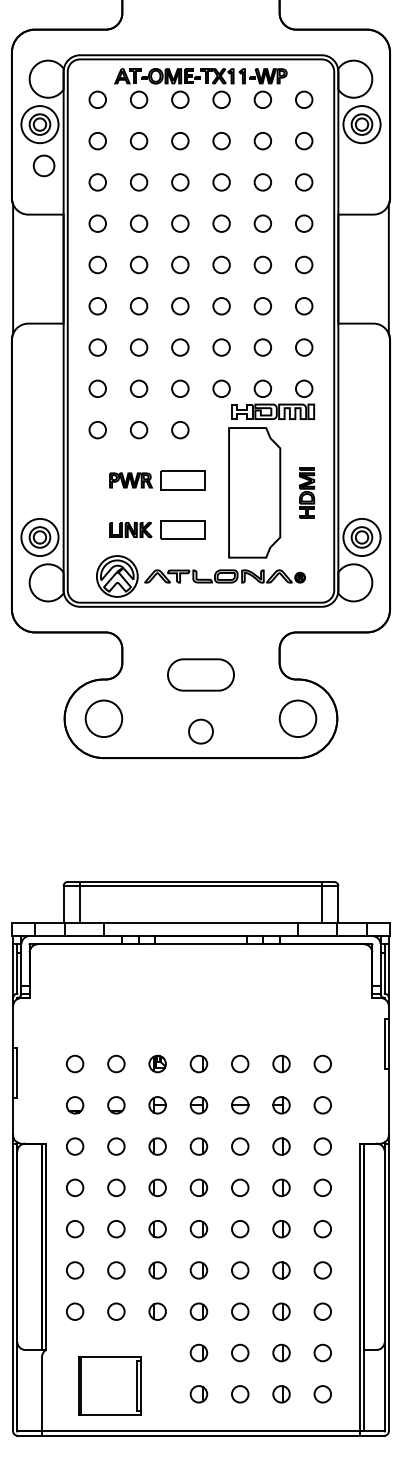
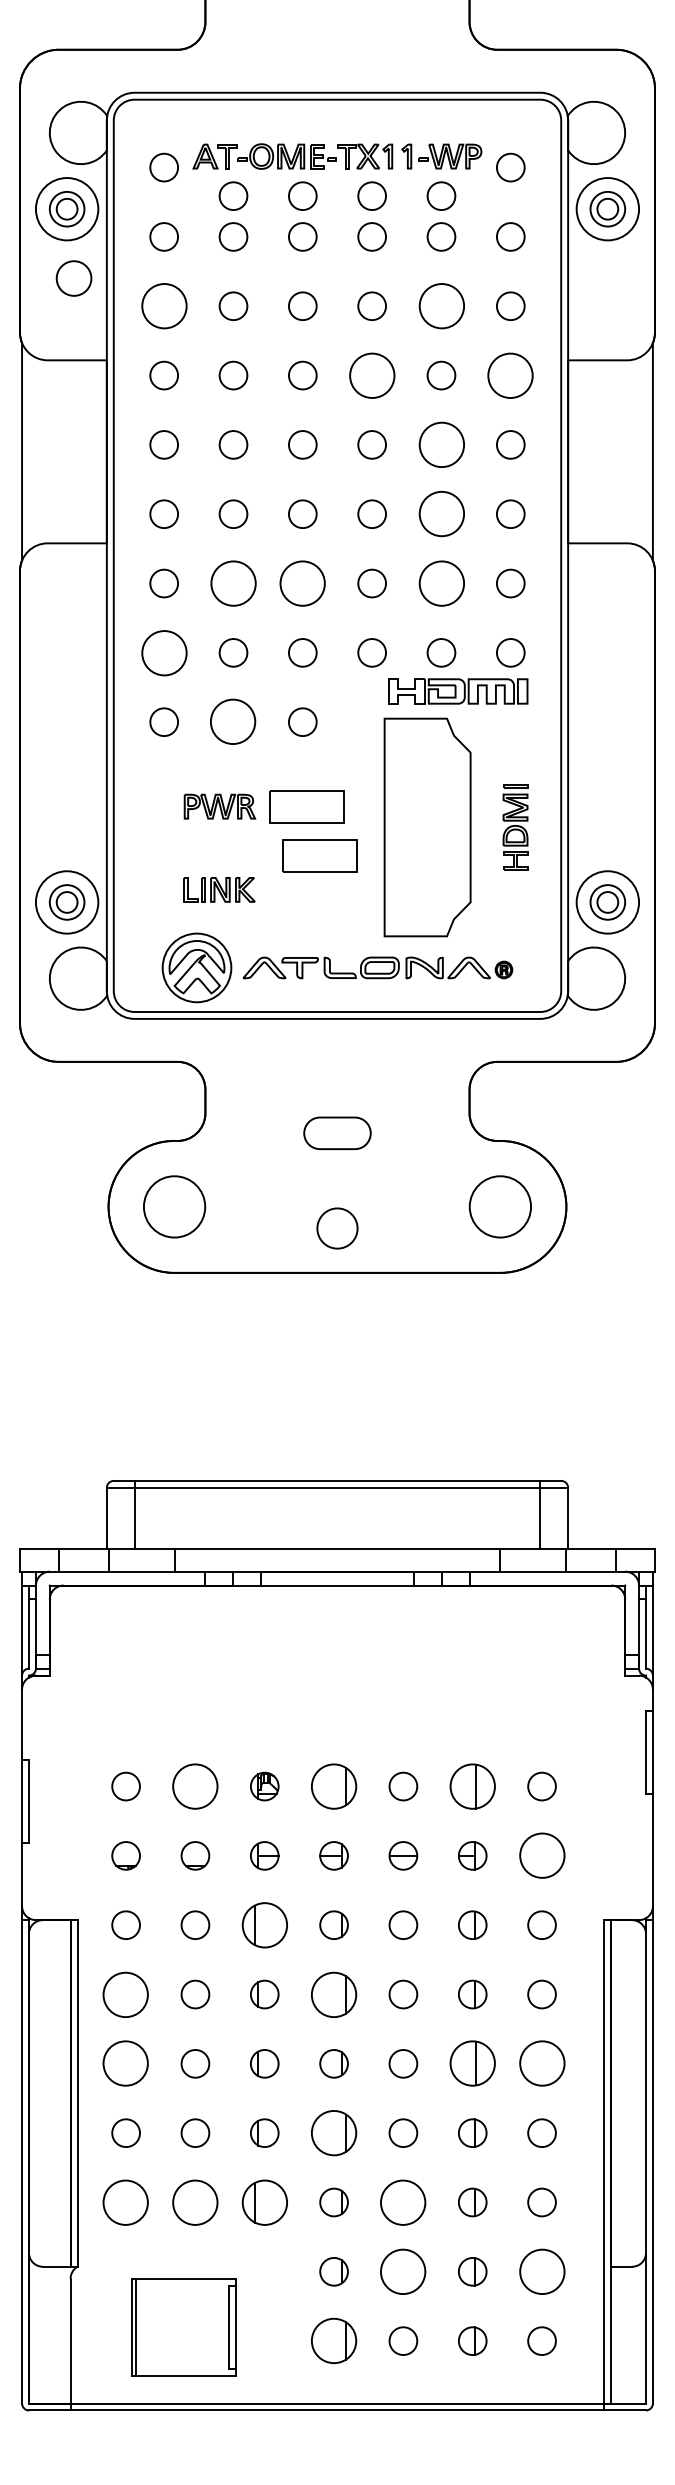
part: (205, 83) -> (345, 168), moved
circle: (97, 182) -> (163, 306), size x1.6
circle: (262, 182) -> (440, 306), size x1.6
circle: (221, 223) -> (371, 375), size x1.6
circle: (304, 223) -> (511, 375), size x1.6
circle: (262, 264) -> (440, 444), size x1.6
circle: (262, 306) -> (440, 514), size x1.6
circle: (138, 347) -> (232, 583), size x1.6
circle: (180, 347) -> (303, 583), size x1.6
circle: (262, 347) -> (440, 583), size x1.6
circle: (97, 388) -> (163, 652), size x1.6
circle: (139, 430) -> (234, 722), size x1.6
part: (182, 529) -> (319, 855), moved
part: (200, 674) -> (336, 1132), size x0.6
circle: (116, 1063) -> (195, 1785), size x1.6
part: (198, 1063) -> (333, 1785), size x1.6
part: (281, 1063) -> (472, 1785), size x1.6
circle: (322, 1105) -> (541, 1856), size x1.6
part: (157, 1146) -> (264, 1925), size x1.6
circle: (75, 1187) -> (126, 1993), size x1.6
part: (198, 1187) -> (333, 1993), size x1.6
circle: (75, 1229) -> (126, 2064), size x1.6
part: (281, 1229) -> (472, 2064), size x1.6
circle: (322, 1229) -> (541, 2064), size x1.6
part: (198, 1270) -> (333, 2133), size x1.6
circle: (75, 1311) -> (126, 2202), size x1.6
circle: (116, 1311) -> (195, 2202), size x1.6
part: (157, 1311) -> (264, 2202), size x1.6
circle: (240, 1311) -> (403, 2202), size x1.6
circle: (240, 1352) -> (403, 2270), size x1.6
circle: (322, 1352) -> (541, 2270), size x1.6
part: (198, 1394) -> (333, 2341), size x1.6

